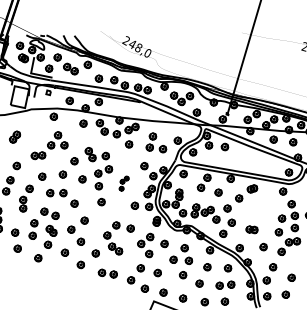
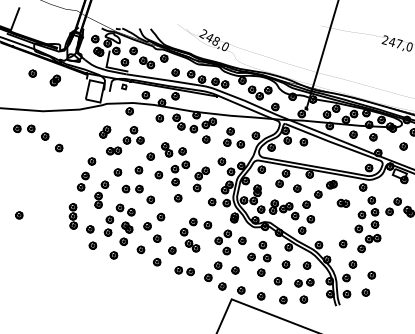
part: (15, 136) -> (105, 131), moved
part: (123, 183) -> (200, 179), size x1.67
part: (252, 228) -> (343, 202), moved

